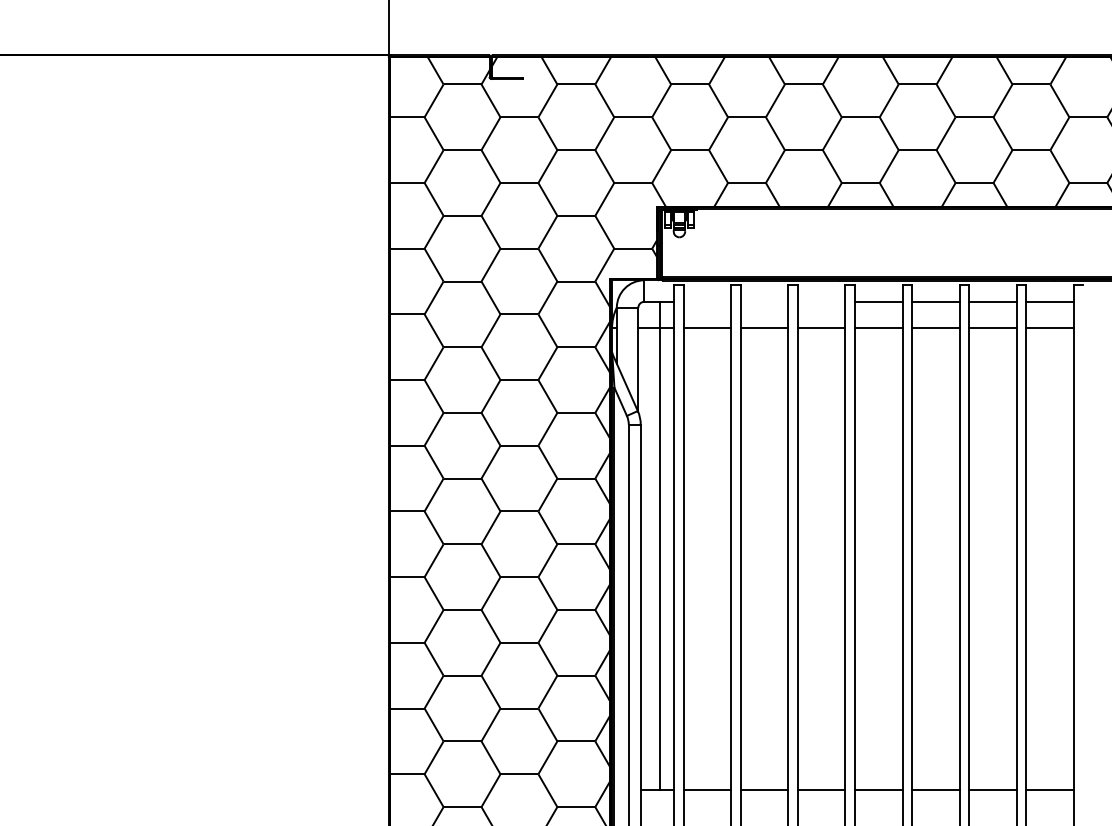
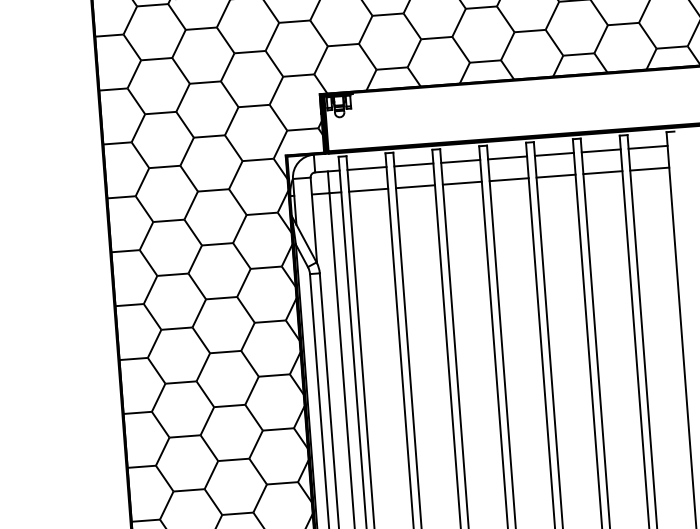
line: (707, 301) -> (367, 168), added
line: (764, 301) -> (413, 164), added
line: (821, 301) -> (460, 161), added

